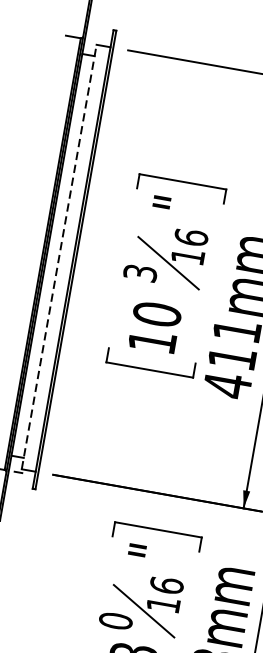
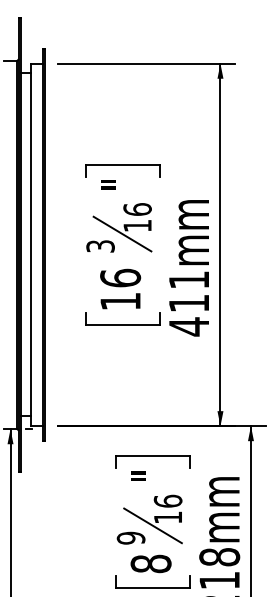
line: (59, 256) -> (31, 244), dashed -> solid
text: (157, 313) -> (120, 277), 10 -> 16
text: (116, 620) -> (131, 537), 0 -> 9

